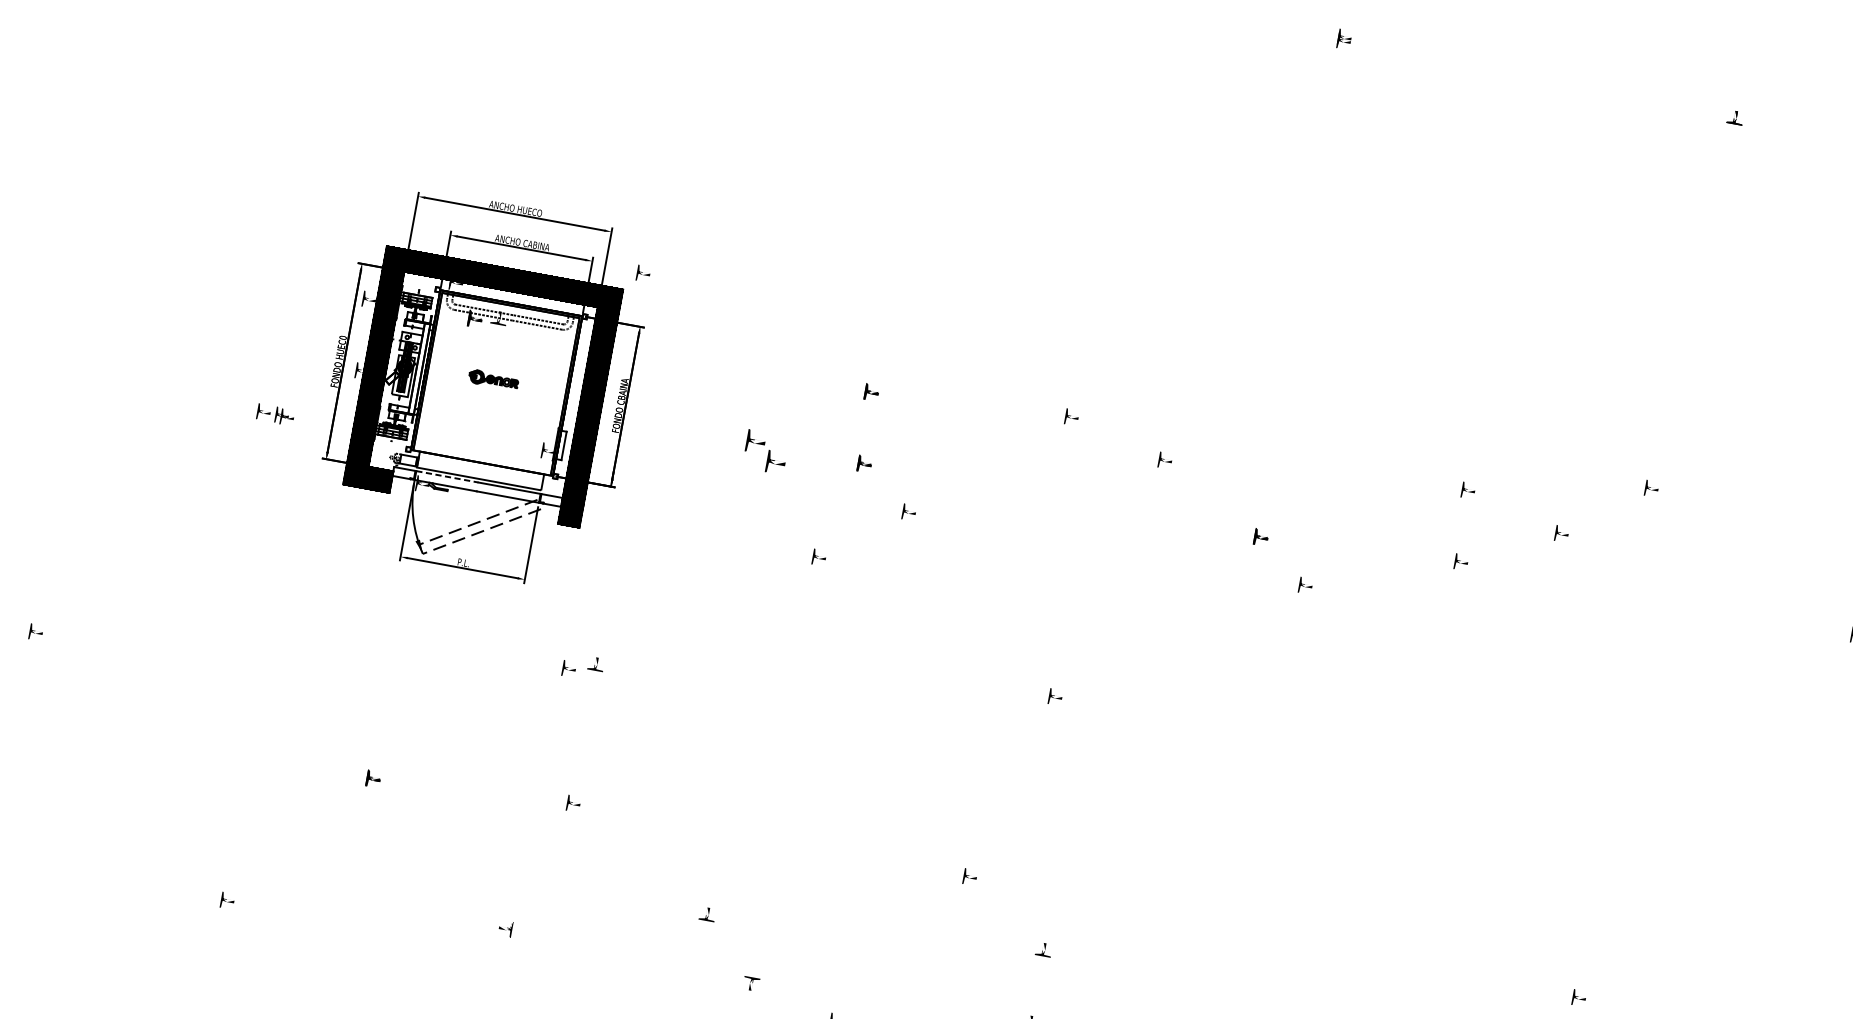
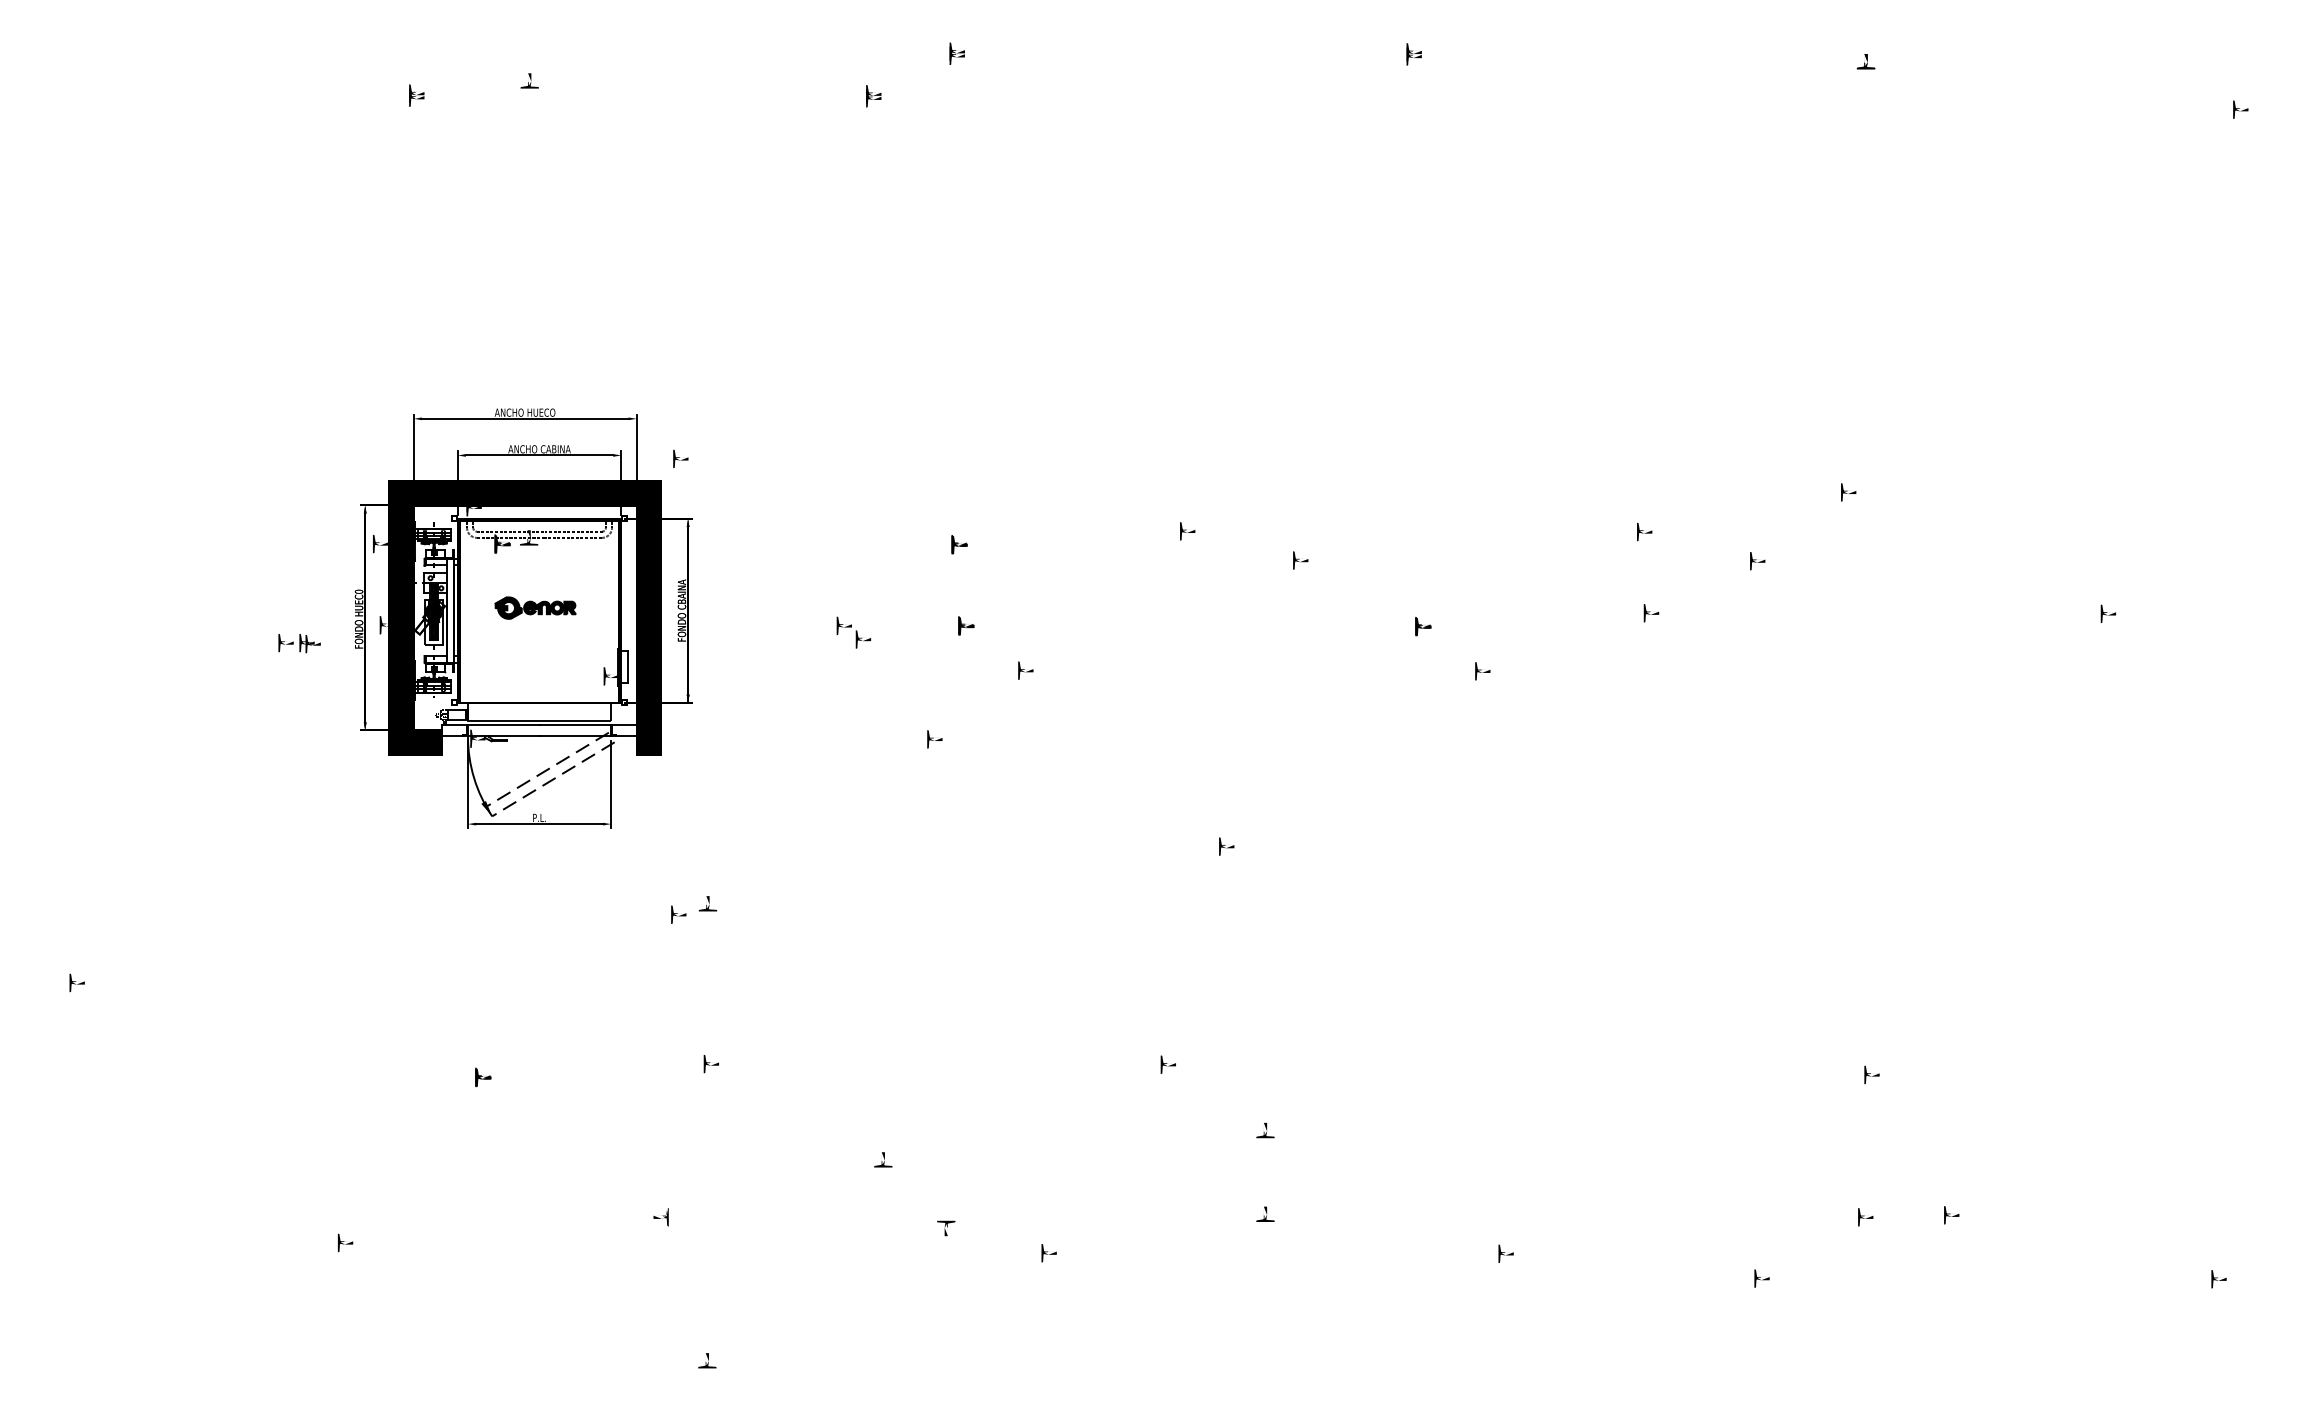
part: (493, 379) -> (535, 607), size x1.43
part: (275, 414) -> (299, 643), moved
part: (765, 451) -> (853, 632), size x0.71
line: (447, 476) -> (503, 725), dashed -> solid

